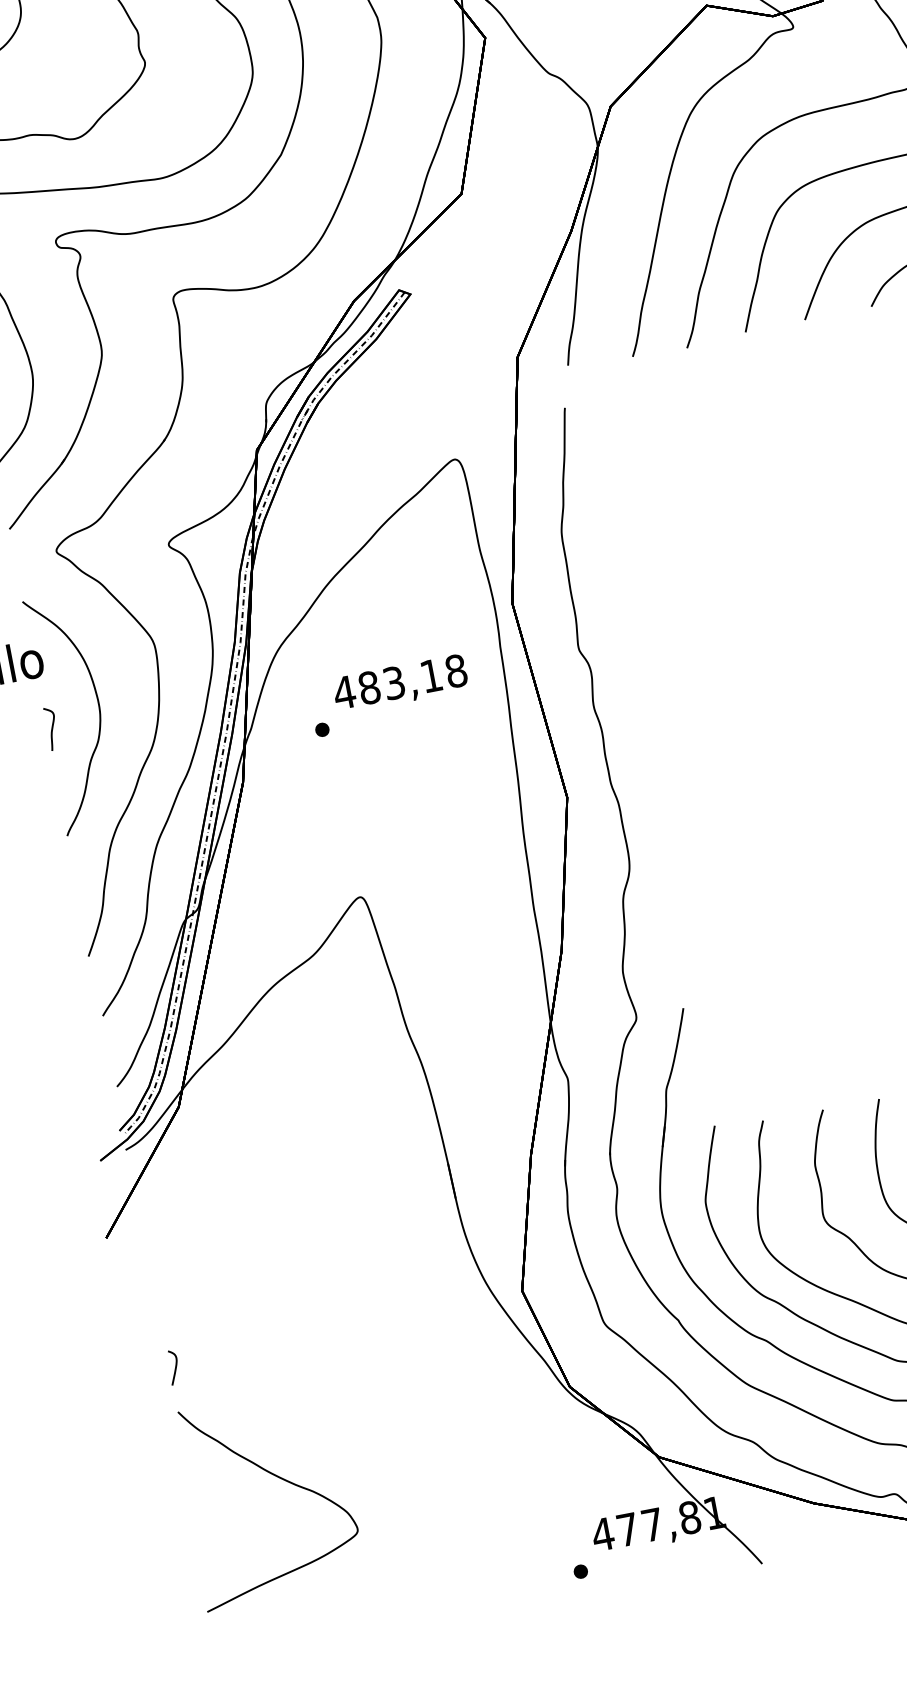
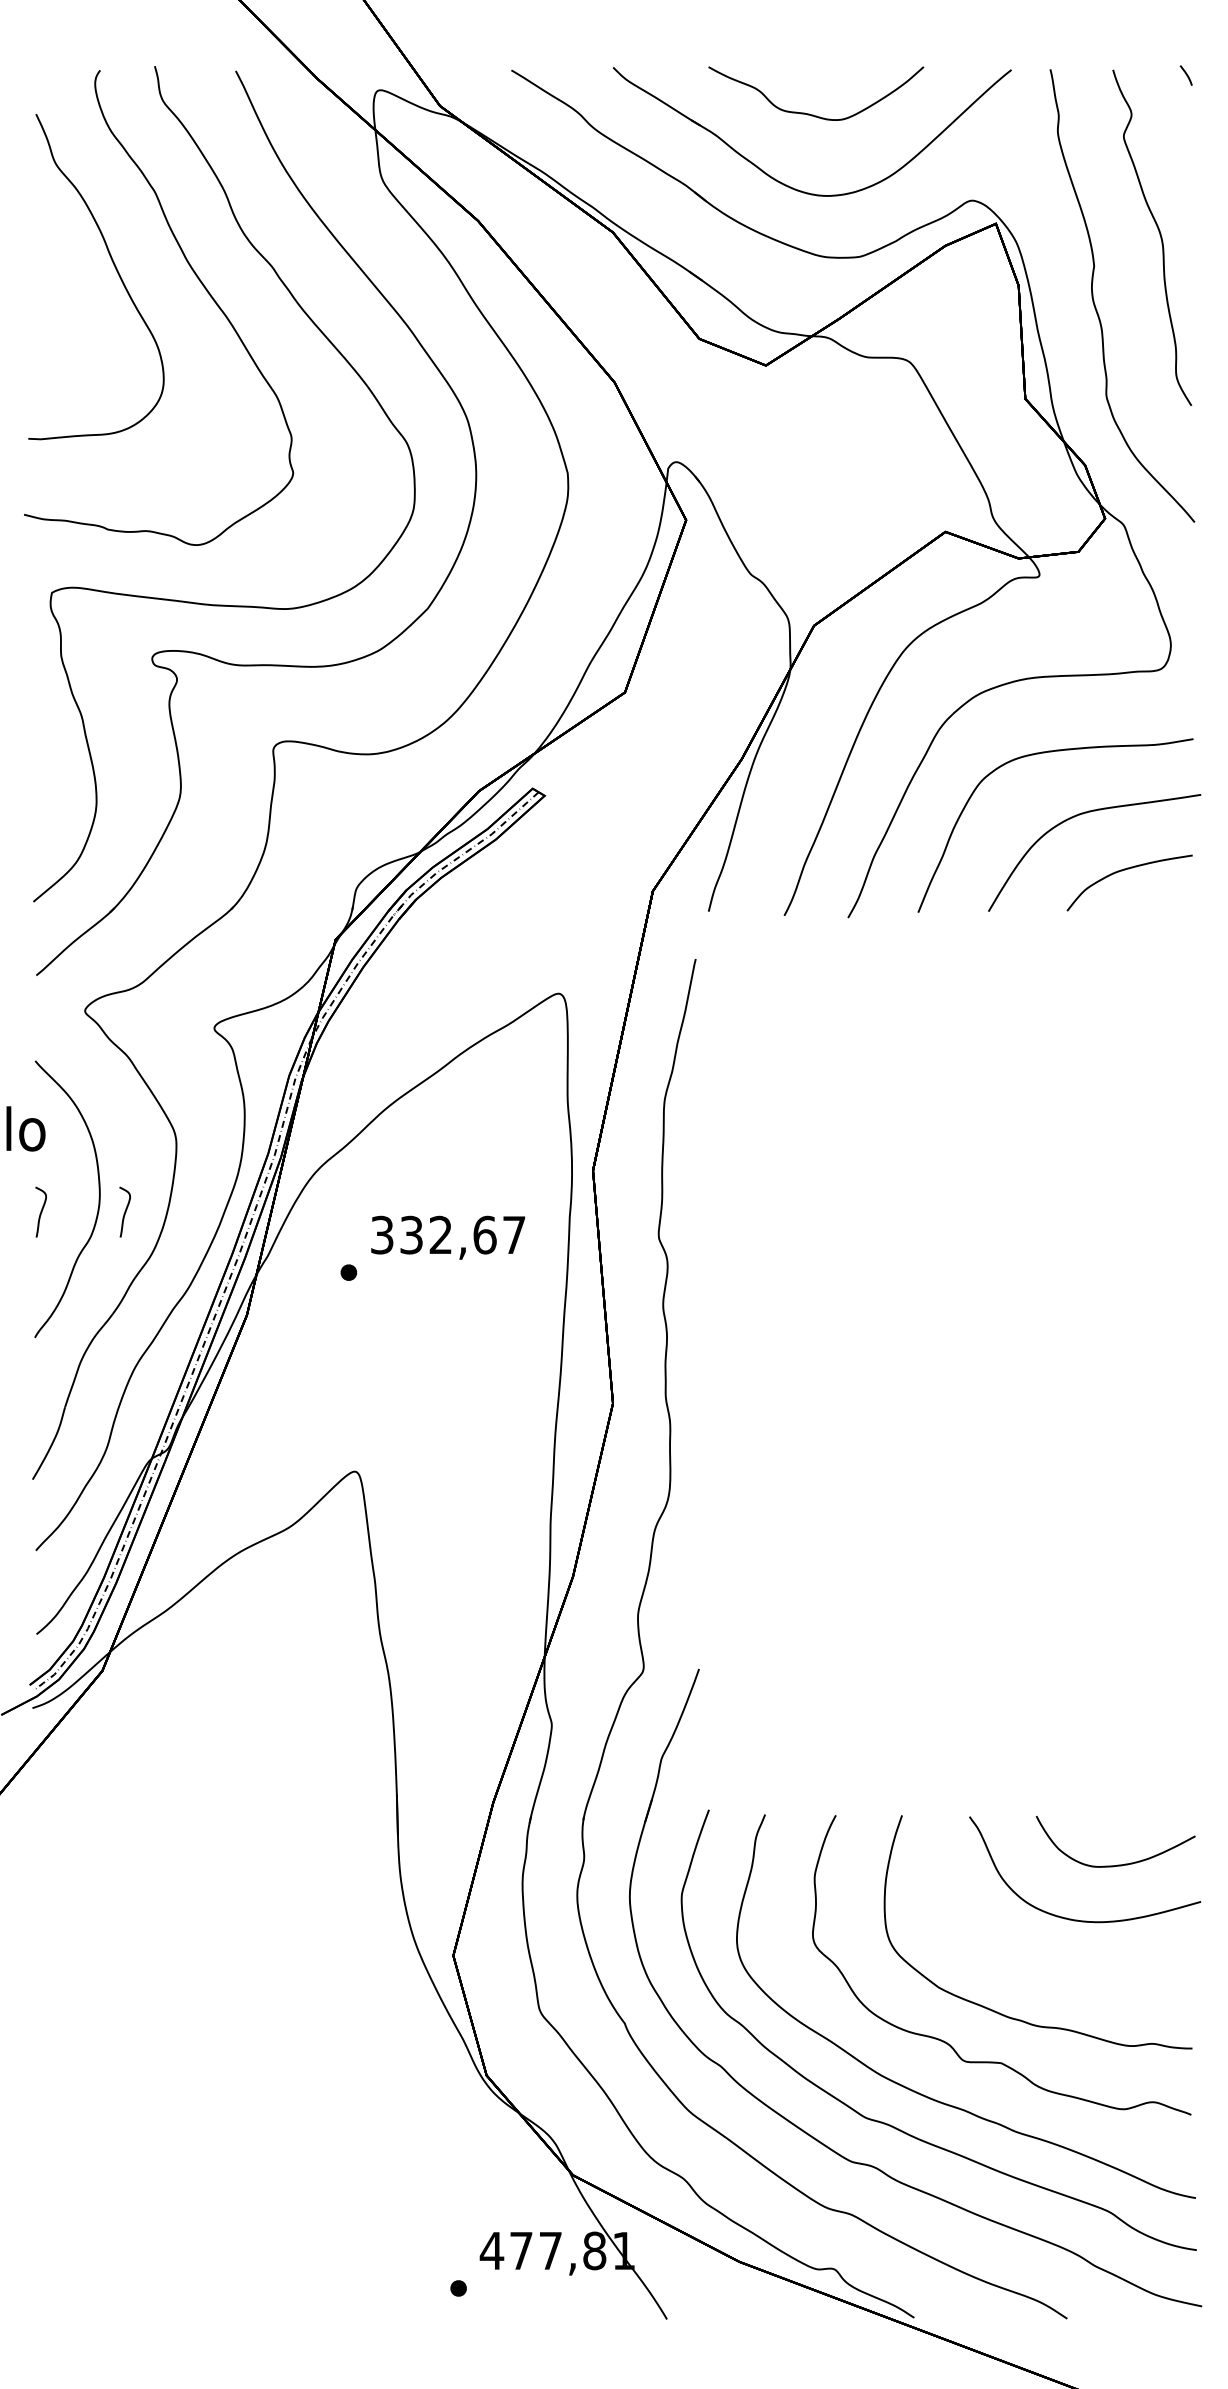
text: (399, 681) -> (447, 1234), 483,18 -> 332,67
curve: (122, 714) -> (124, 1211), added
curve: (175, 1367) -> (41, 1966), removed
curve: (277, 1477) -> (133, 2114), removed

